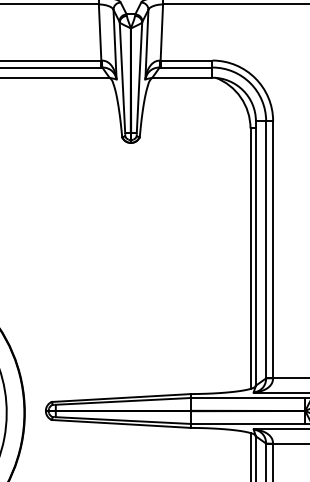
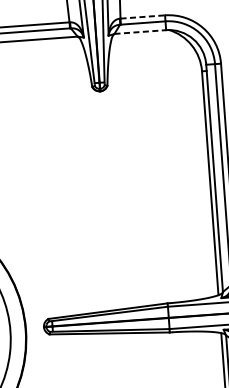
line: (186, 60) -> (142, 16), solid -> dashed
line: (182, 77) -> (140, 31), solid -> dashed

